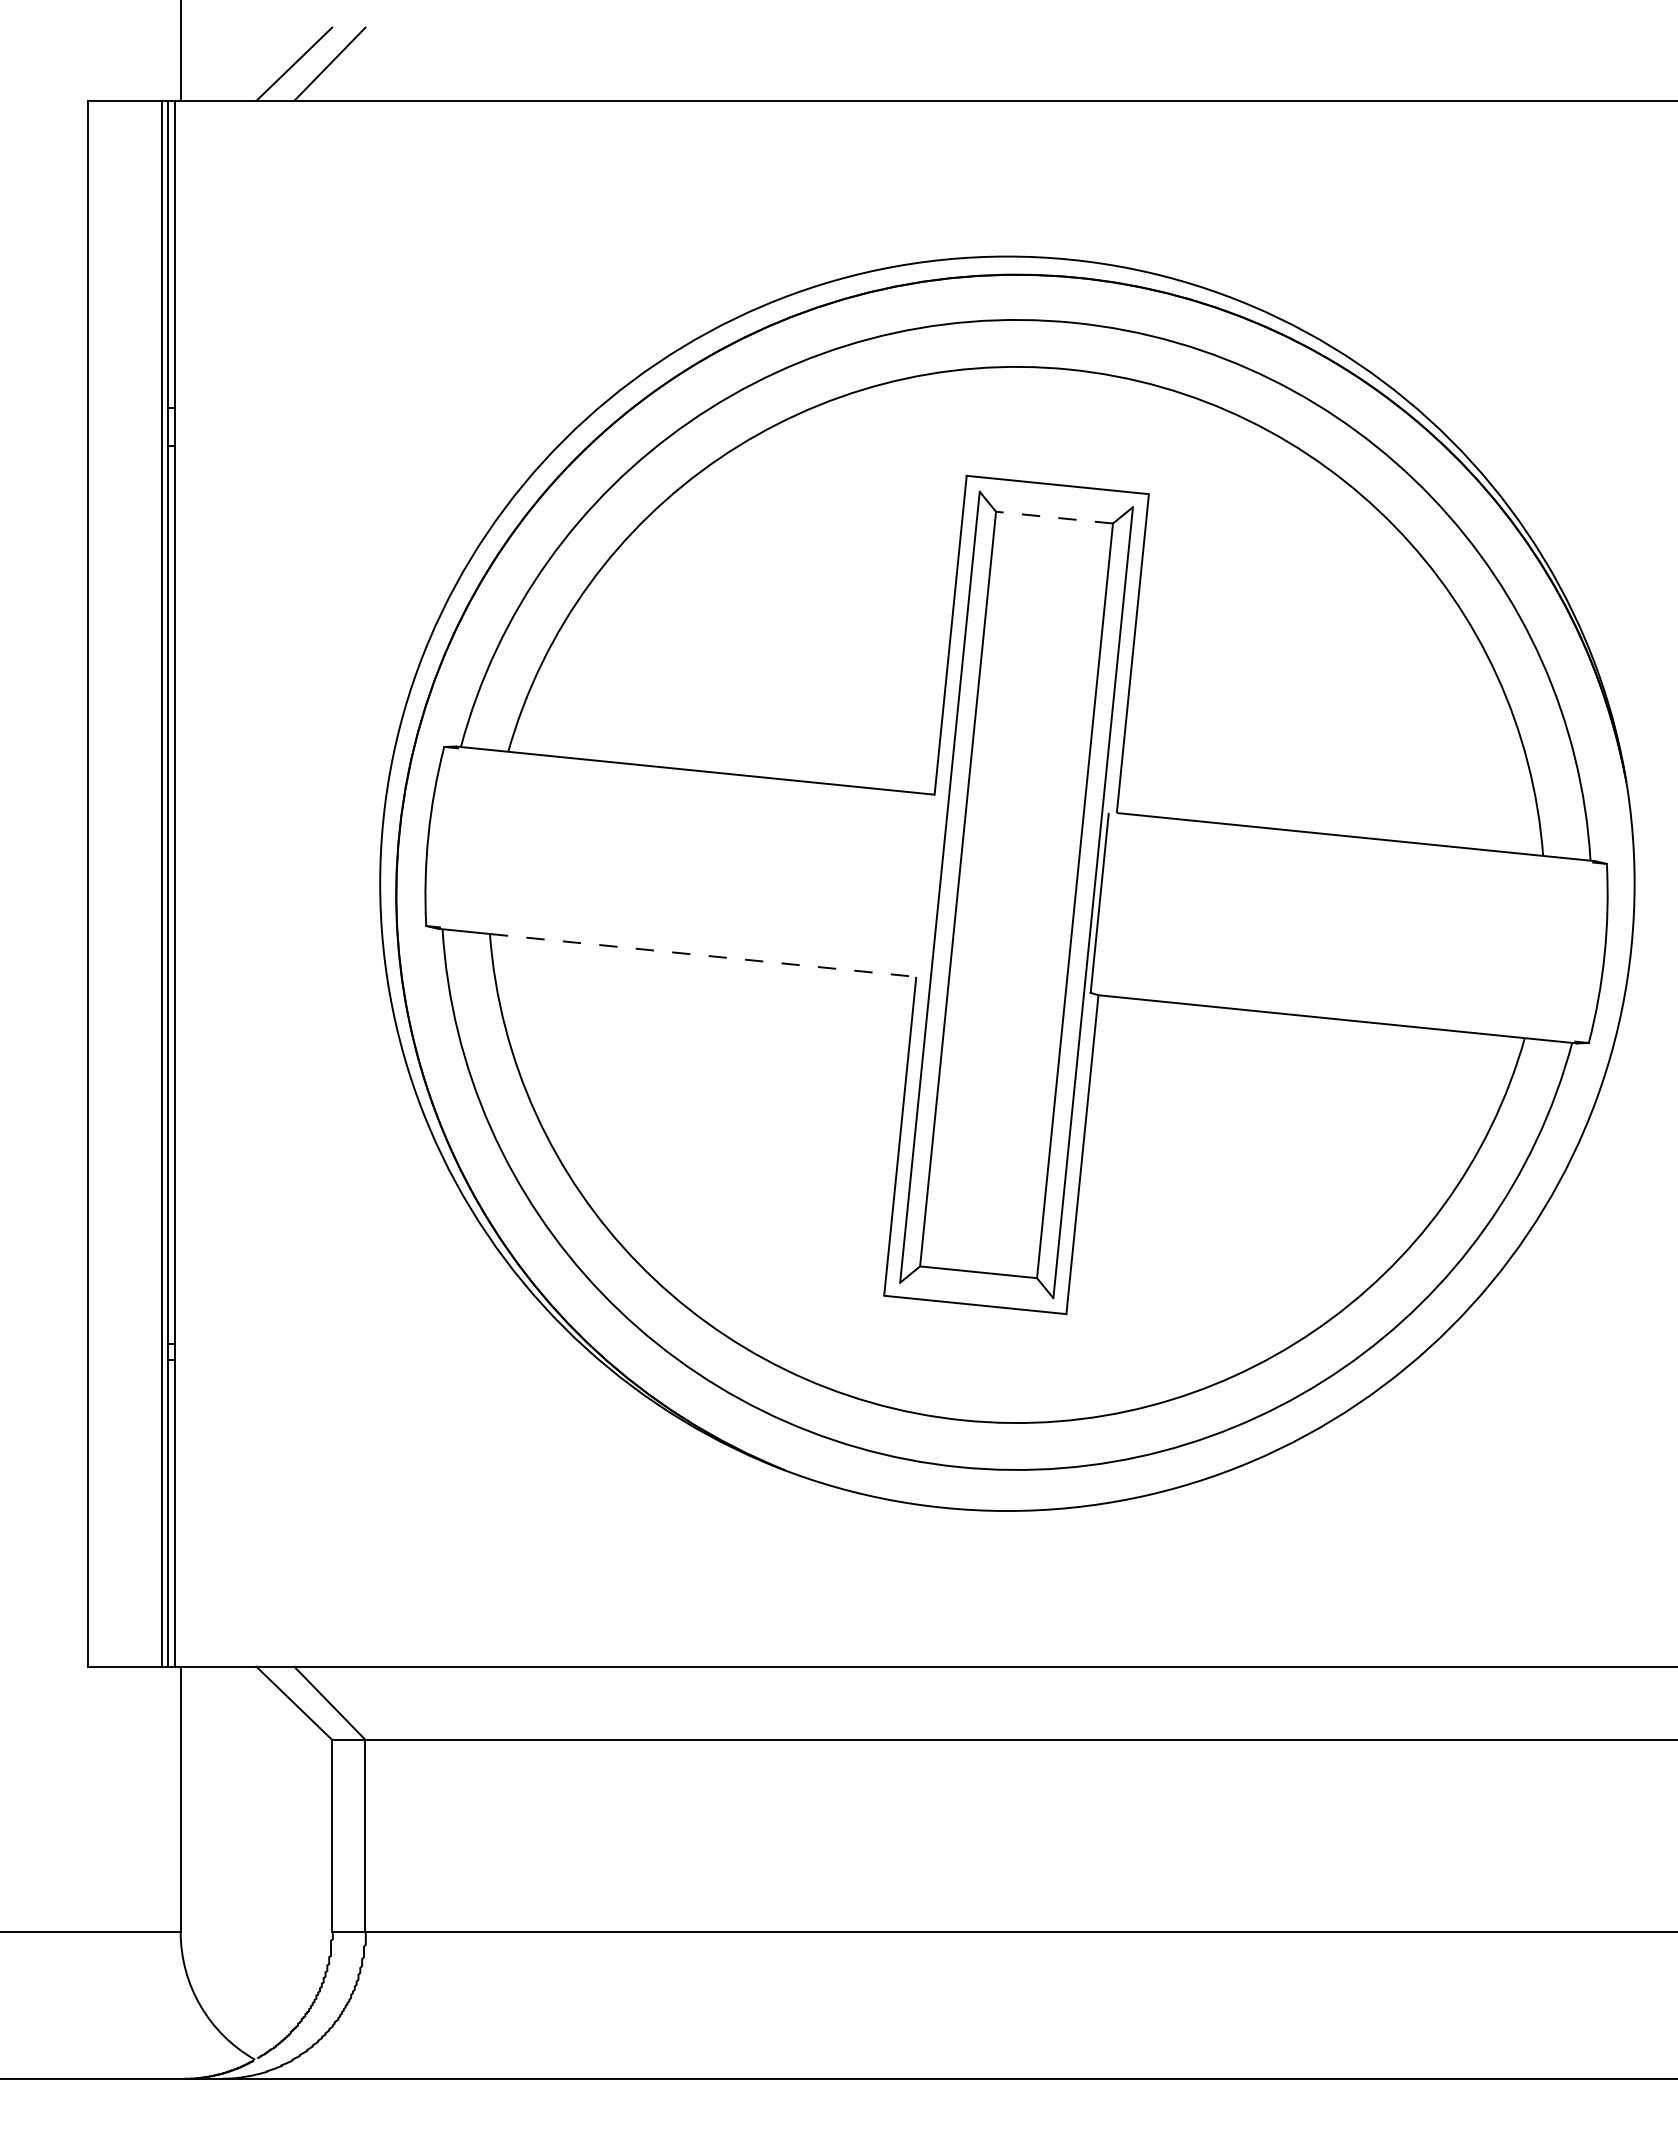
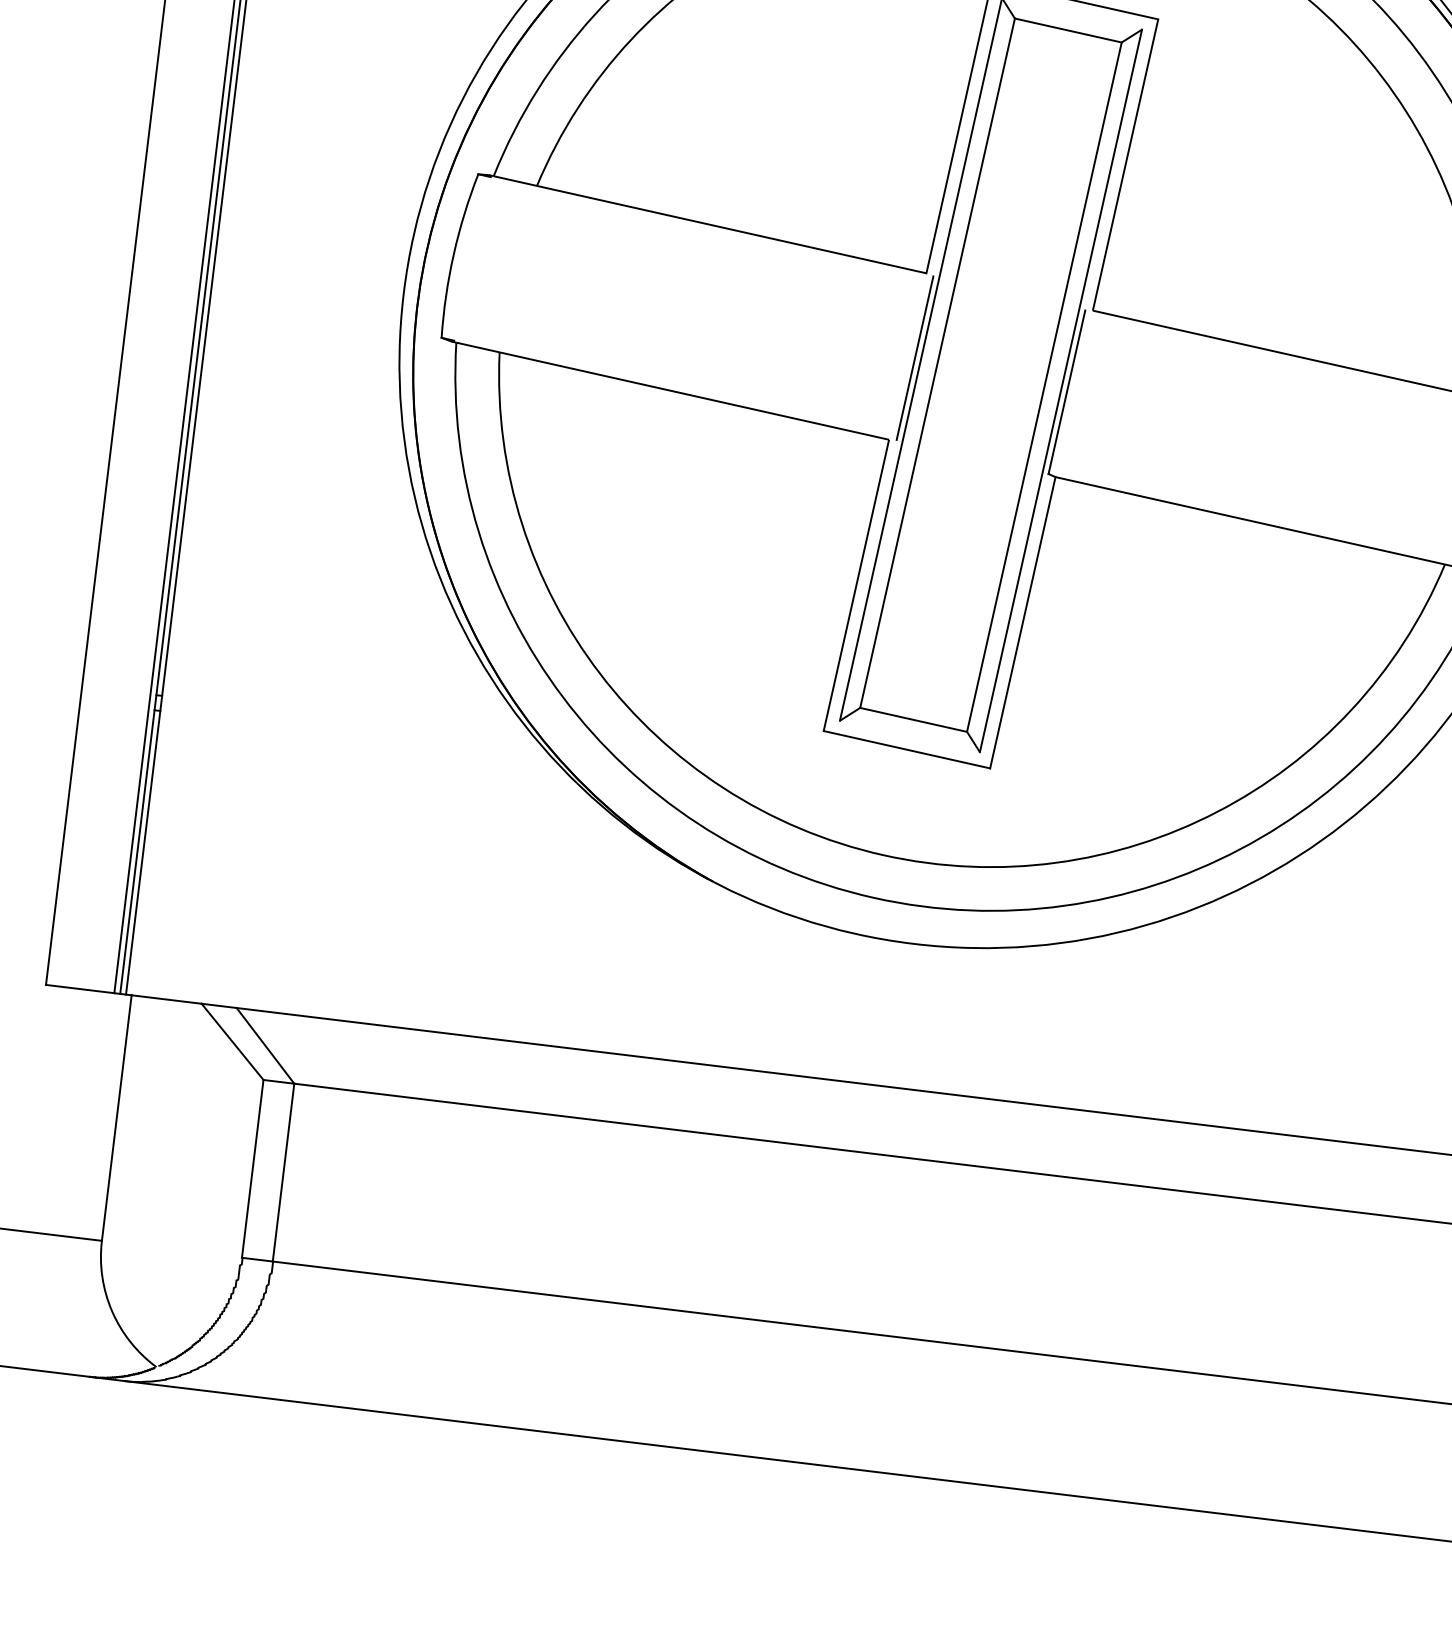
line: (1054, 517) -> (1068, 30), dashed -> solid
line: (933, 886) -> (915, 358), added
line: (702, 955) -> (693, 396), dashed -> solid

